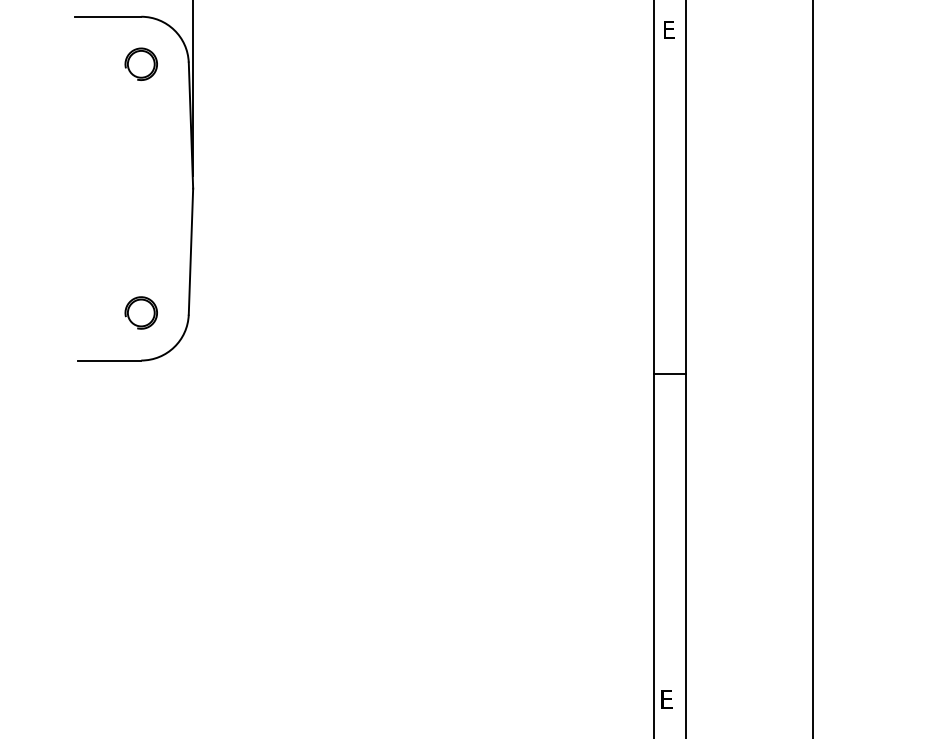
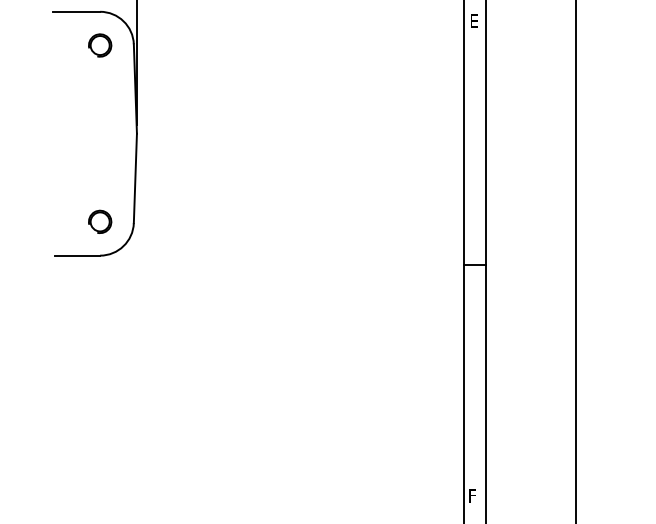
text: (668, 699) -> (474, 496), E -> F

